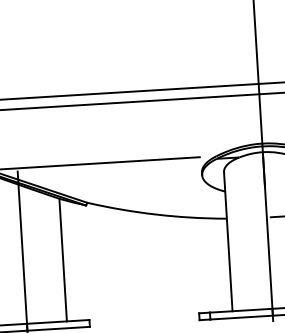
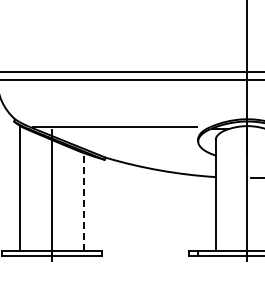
line: (62, 260) -> (83, 202), solid -> dashed

